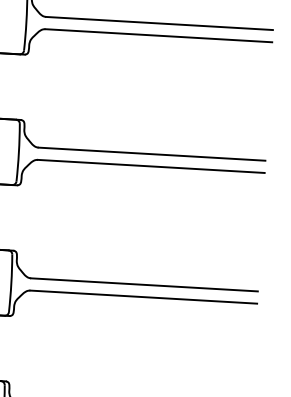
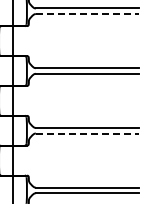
line: (158, 36) -> (87, 14), solid -> dashed
line: (143, 297) -> (87, 133), solid -> dashed

